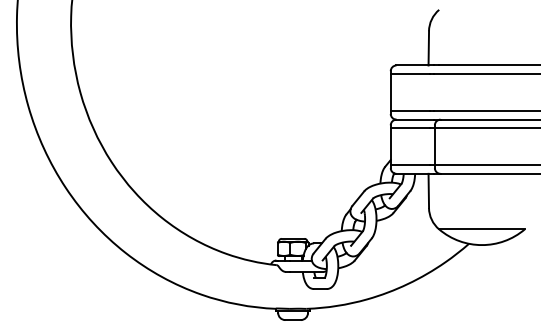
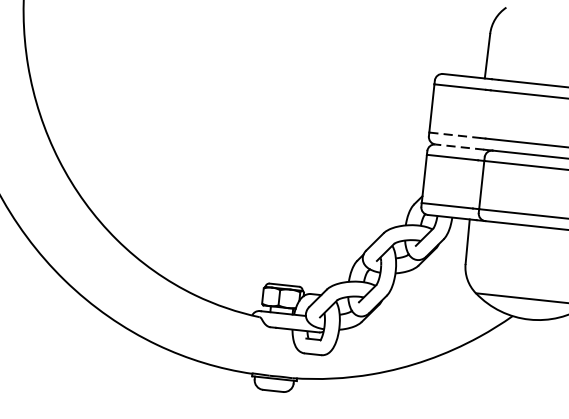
line: (410, 111) -> (454, 135), solid -> dashed
line: (415, 119) -> (460, 146), solid -> dashed

